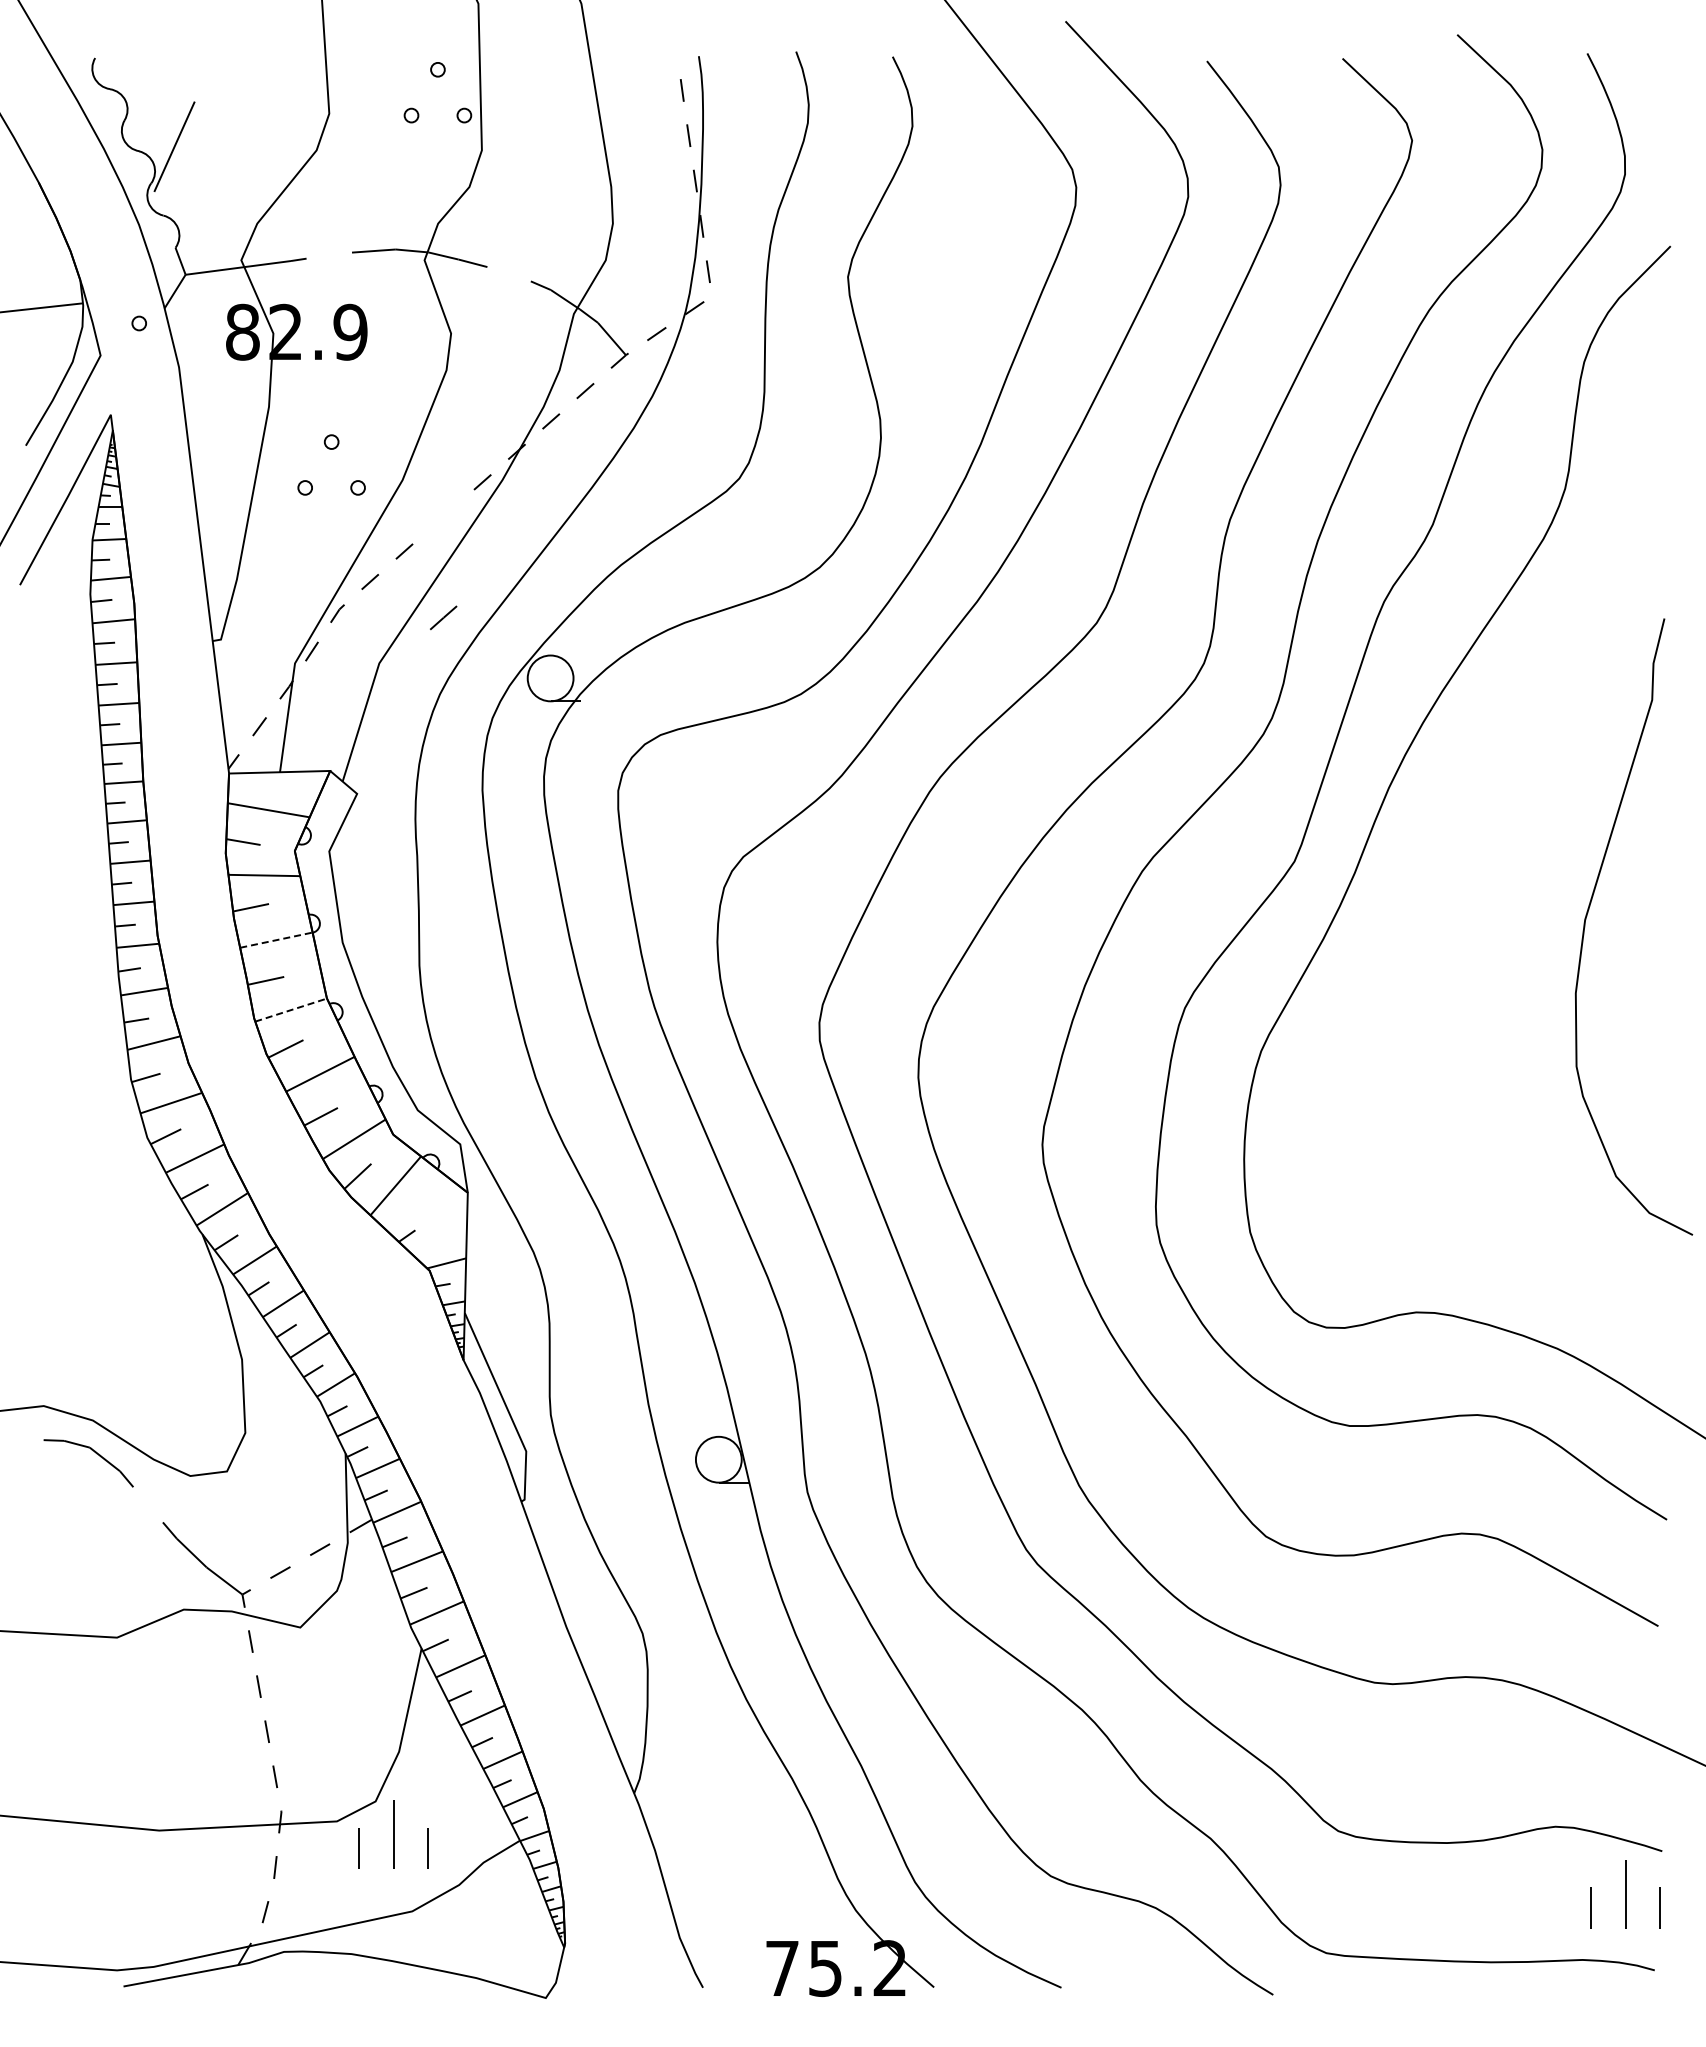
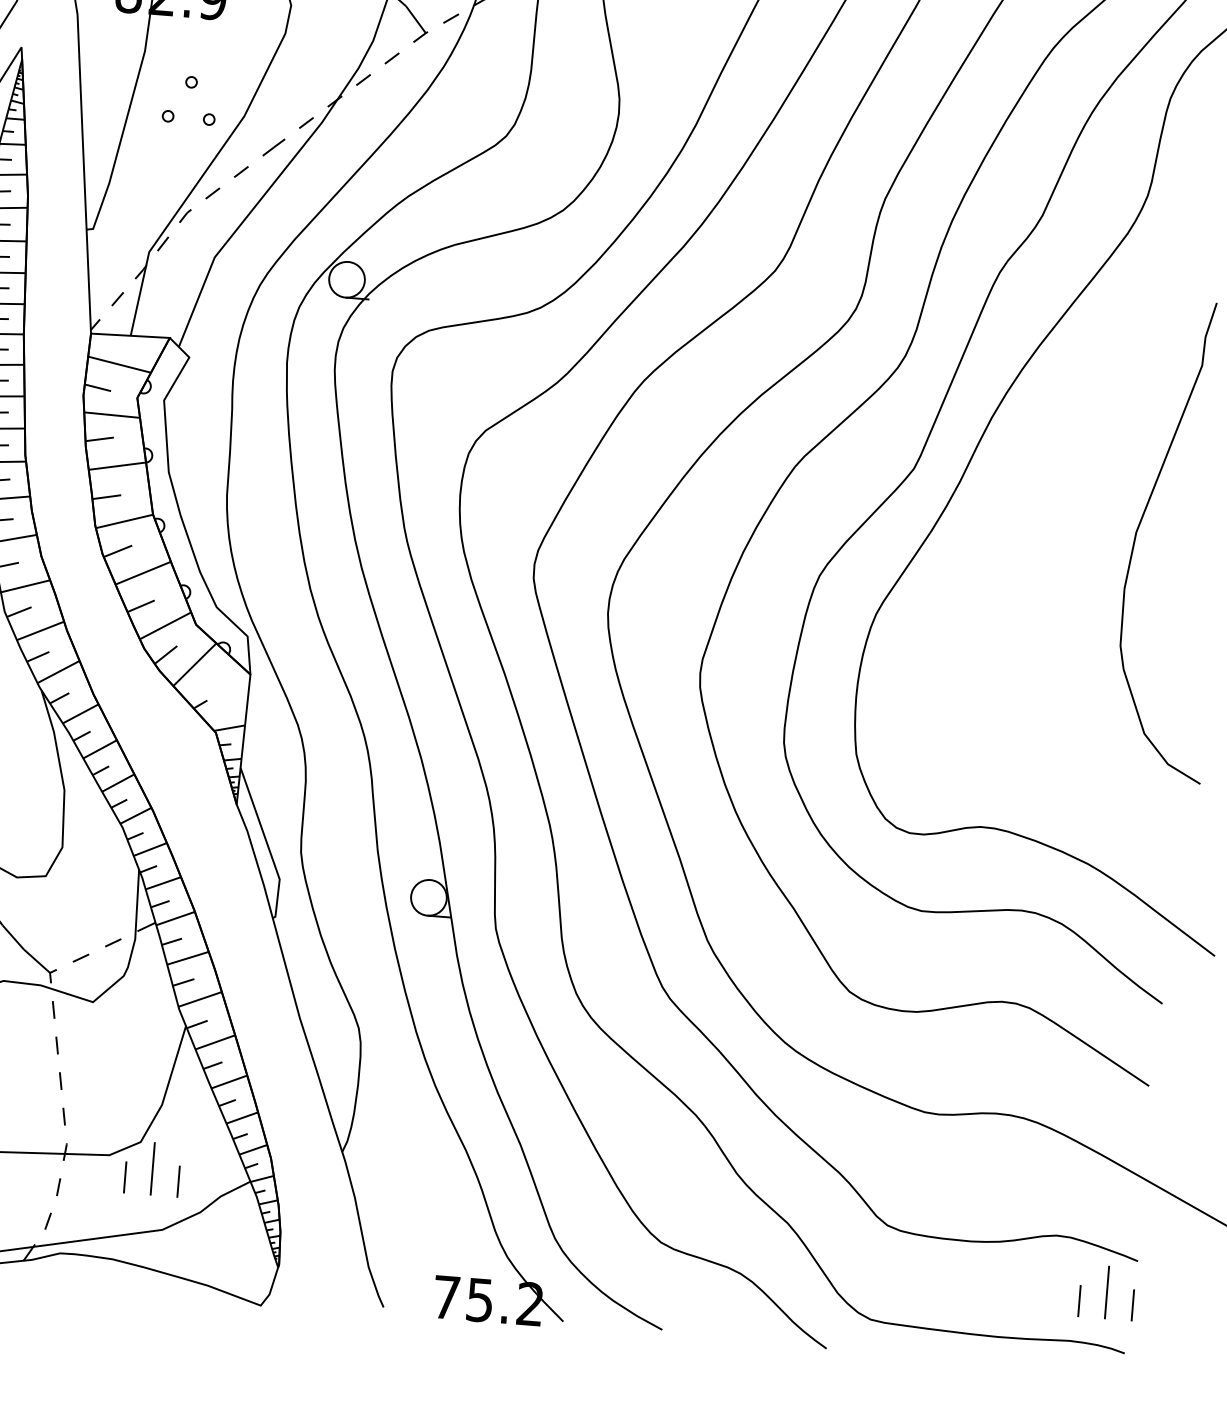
line: (443, 617) -> (273, 147), moved
line: (276, 940) -> (117, 466), dashed -> solid
line: (291, 1010) -> (124, 521), dashed -> solid

